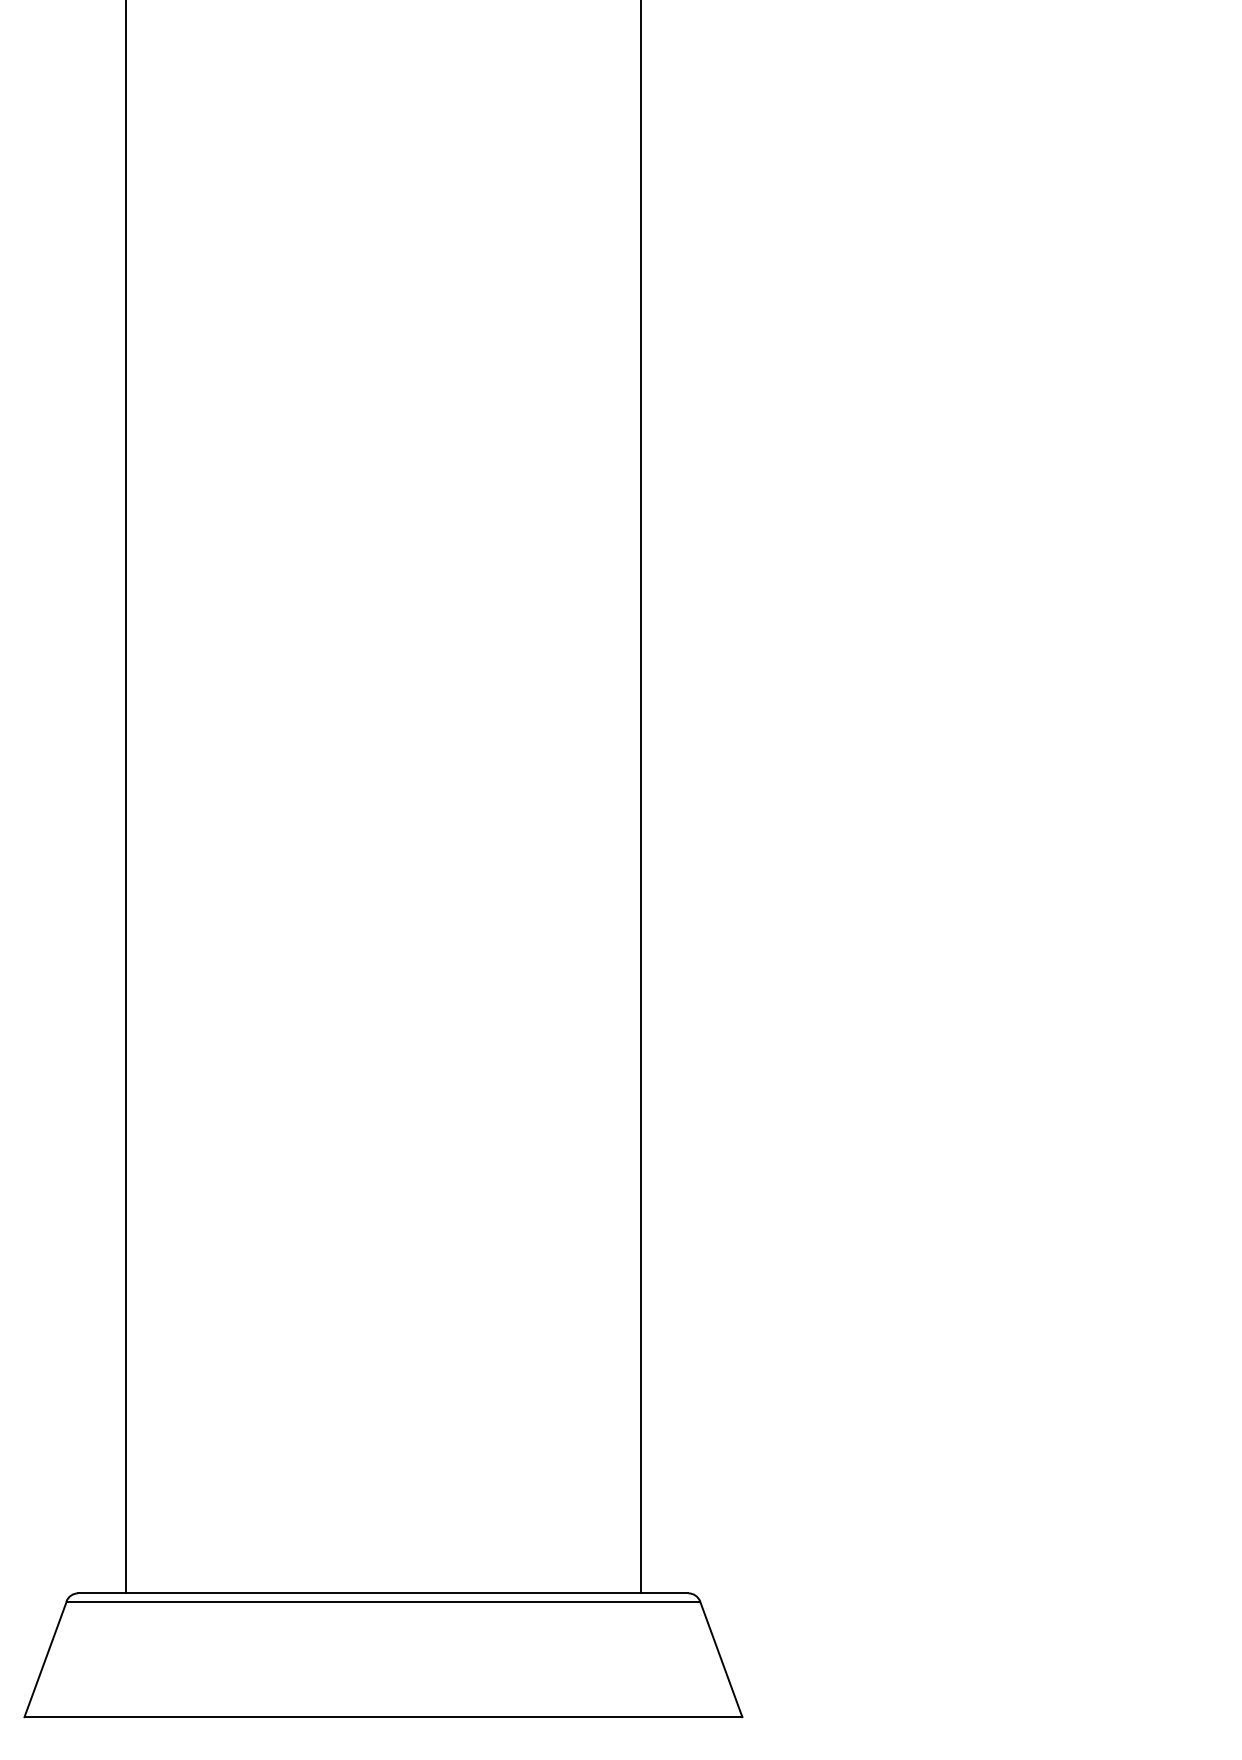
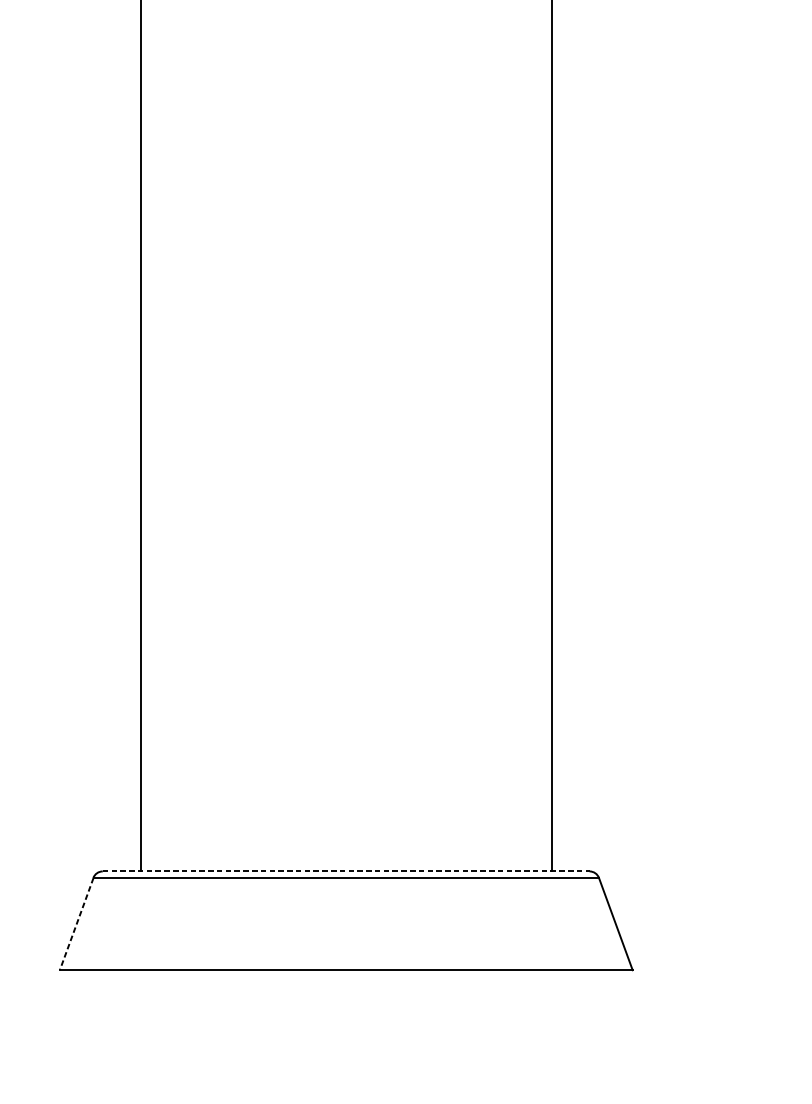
line: (383, 1593) -> (346, 871), solid -> dashed
line: (45, 1659) -> (76, 924), solid -> dashed

